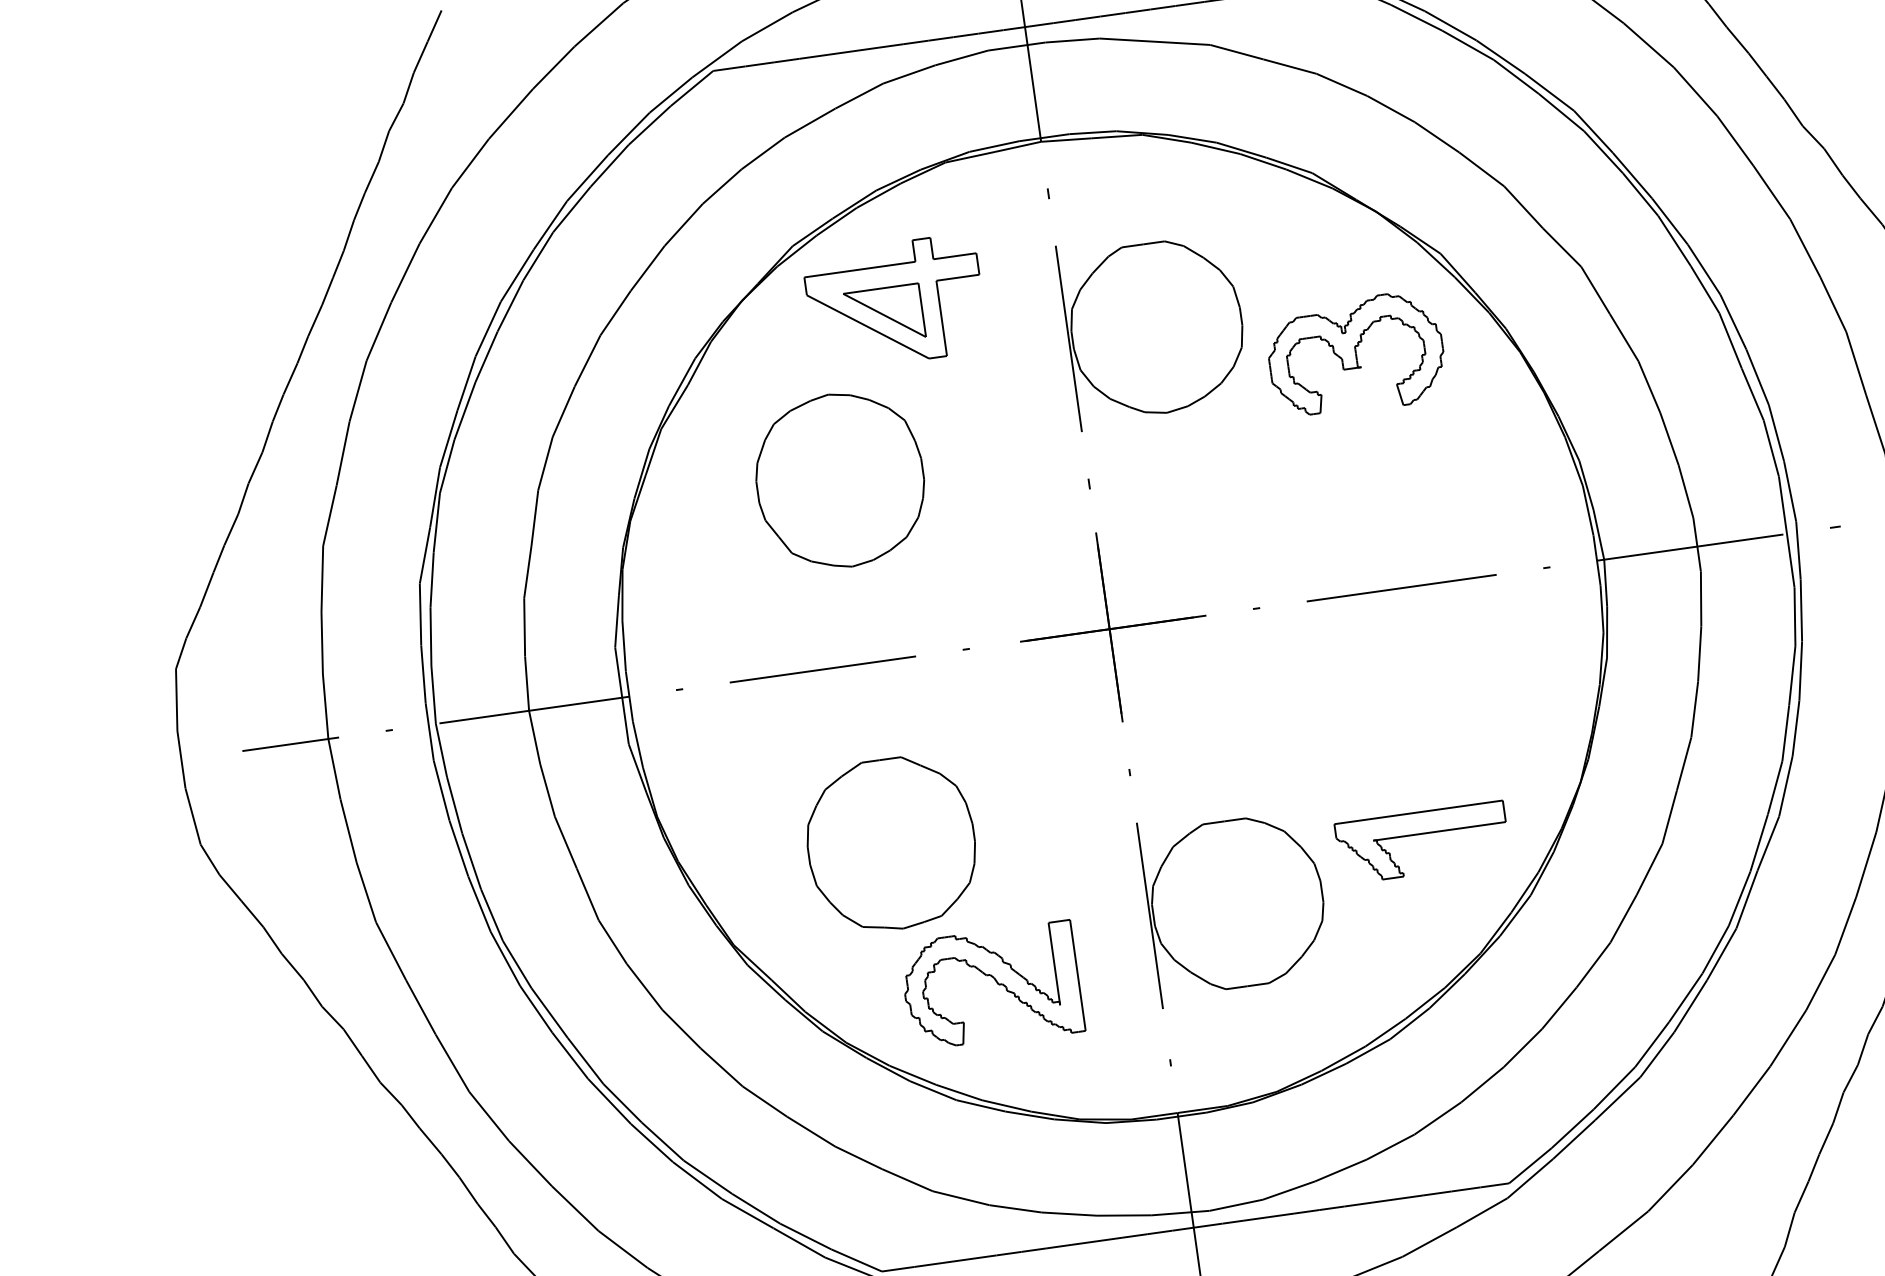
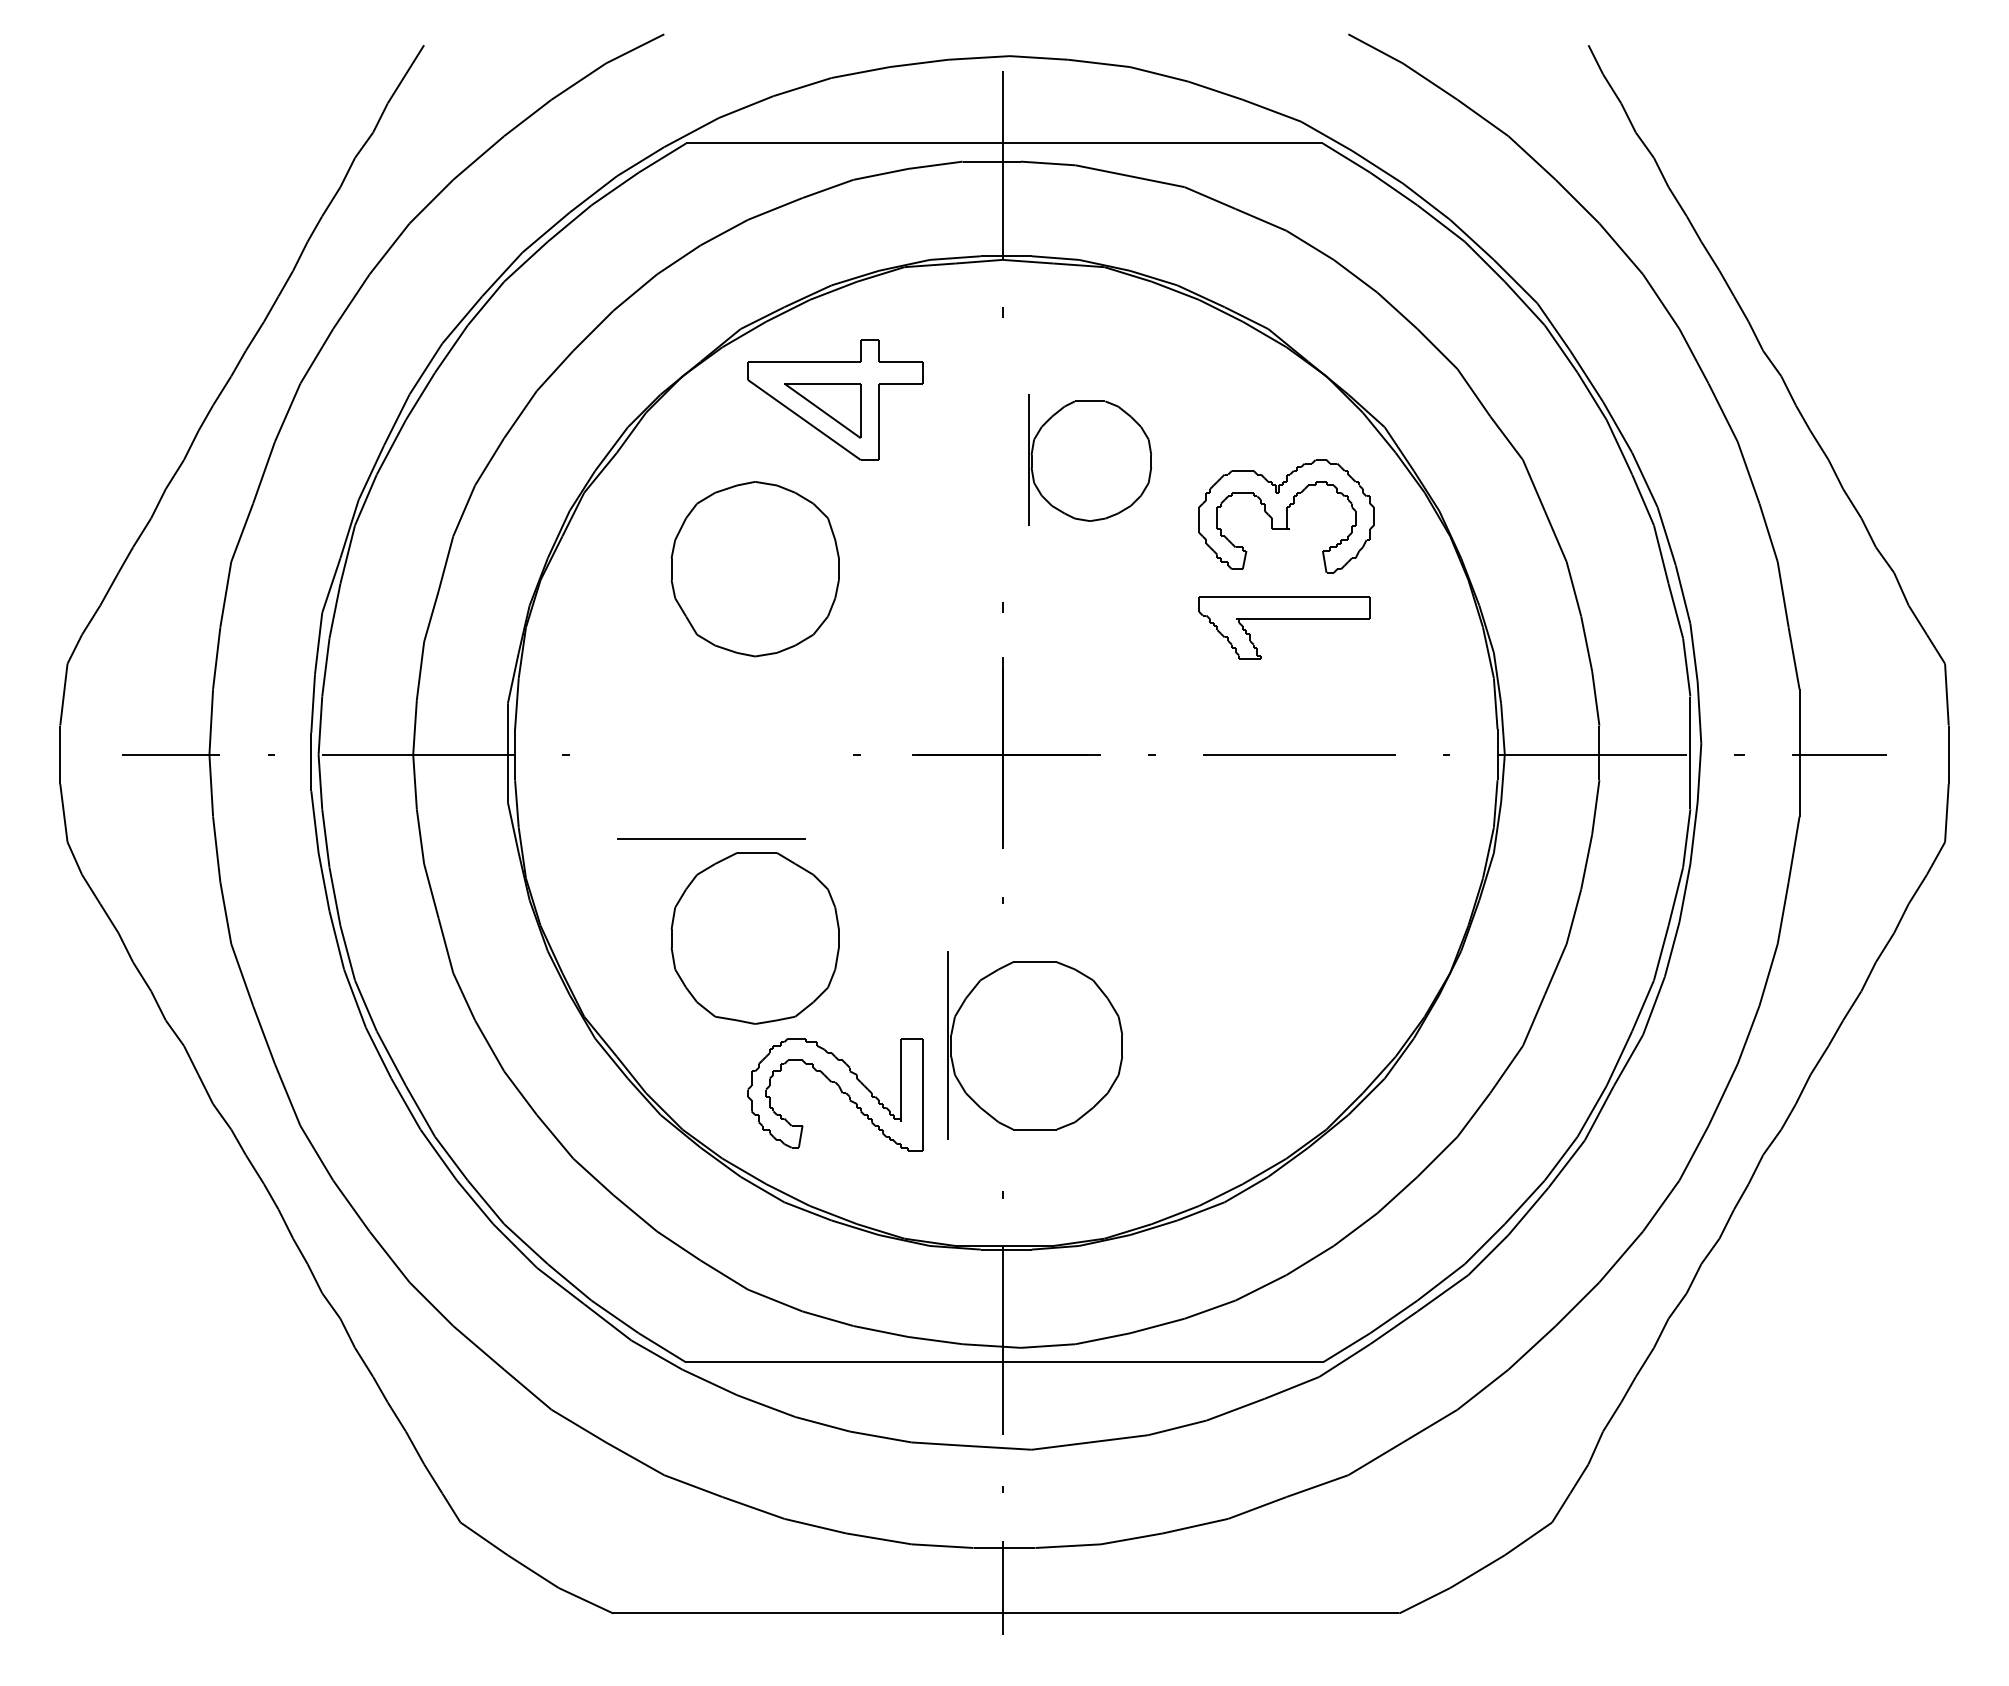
part: (1155, 326) -> (1090, 459), size x0.7
line: (822, 669) -> (711, 838), moved
part: (1421, 834) -> (1284, 619), moved
part: (1236, 903) -> (1035, 1045), moved

